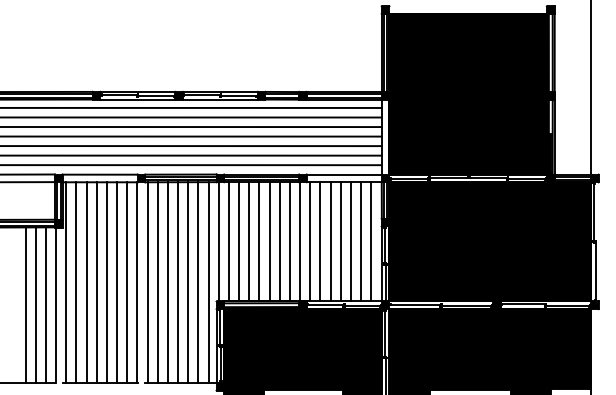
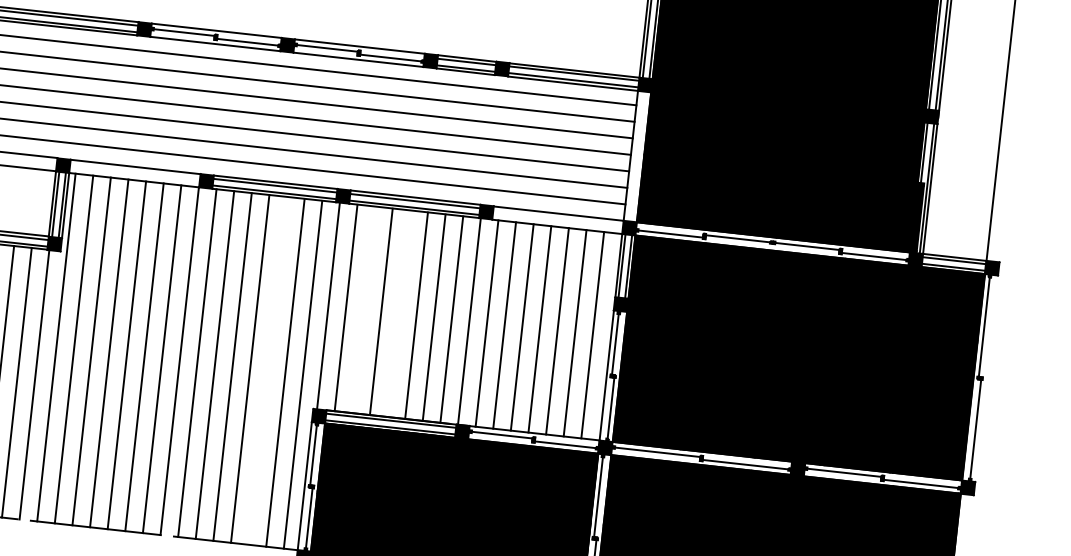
line: (239, 241) -> (364, 309), removed
line: (259, 241) -> (399, 313), removed
line: (188, 282) -> (268, 370), removed

